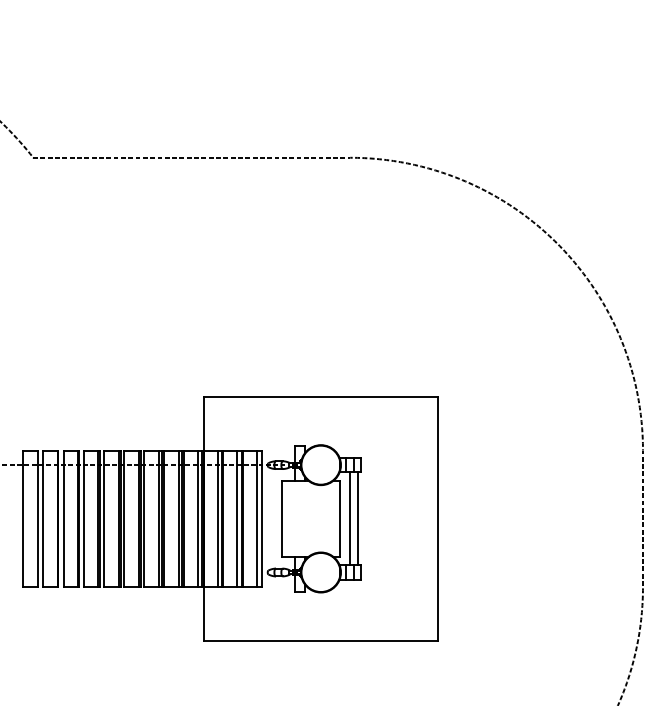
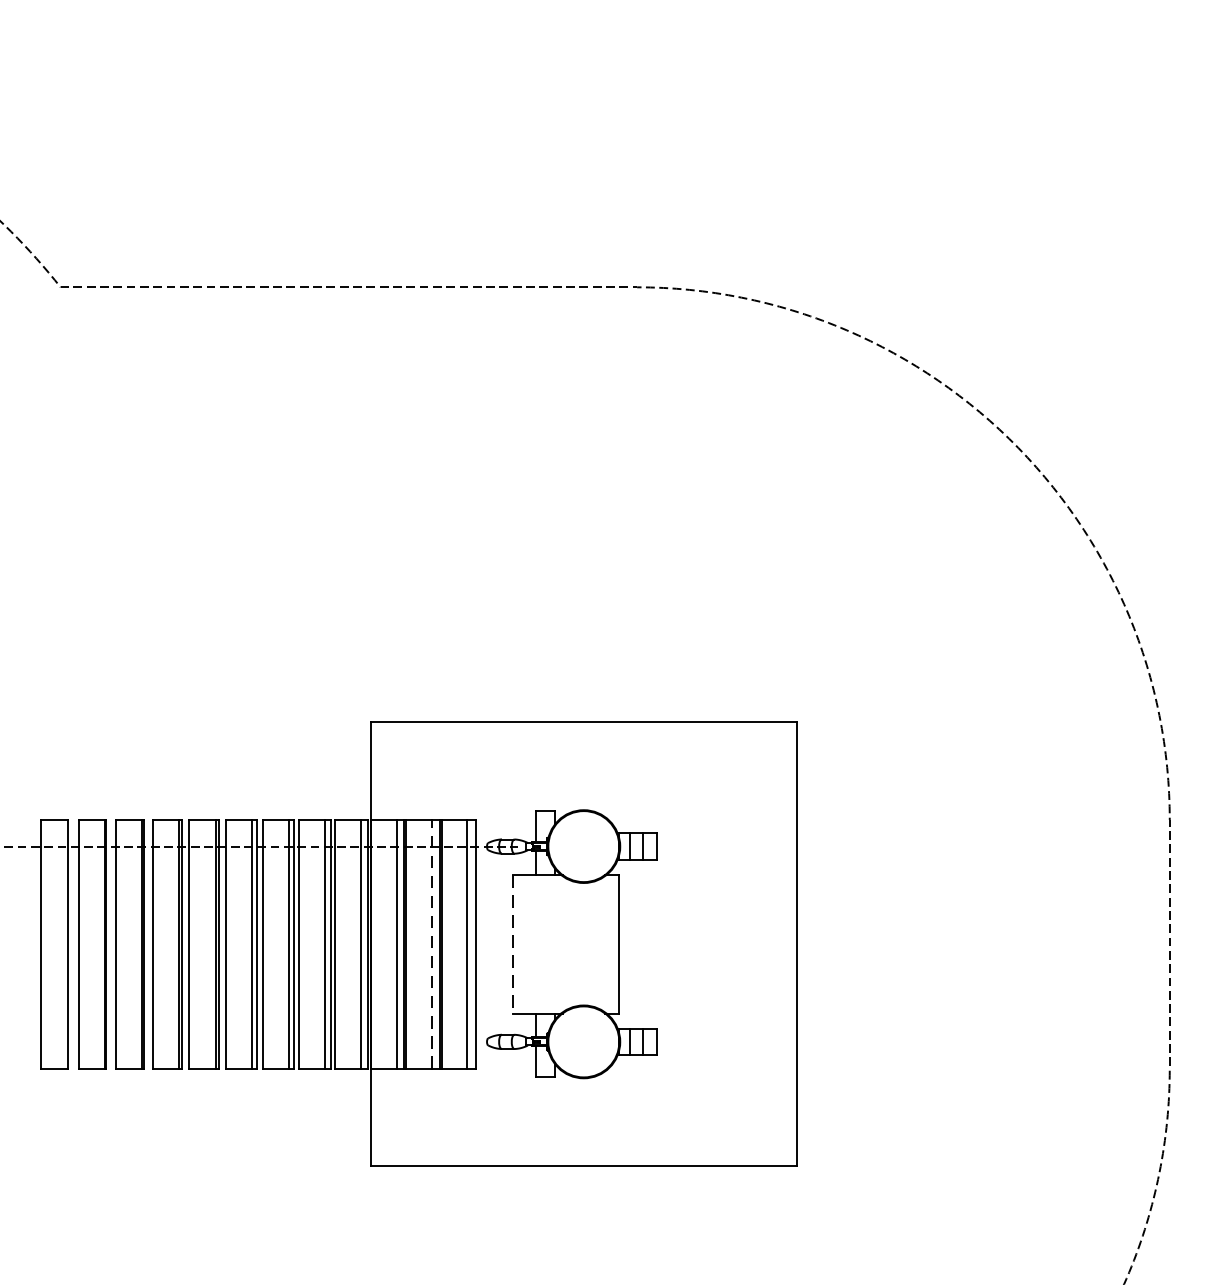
line: (237, 518) -> (431, 943), solid -> dashed
line: (349, 518) -> (635, 943), removed
line: (357, 518) -> (650, 943), removed
line: (281, 519) -> (512, 945), solid -> dashed

